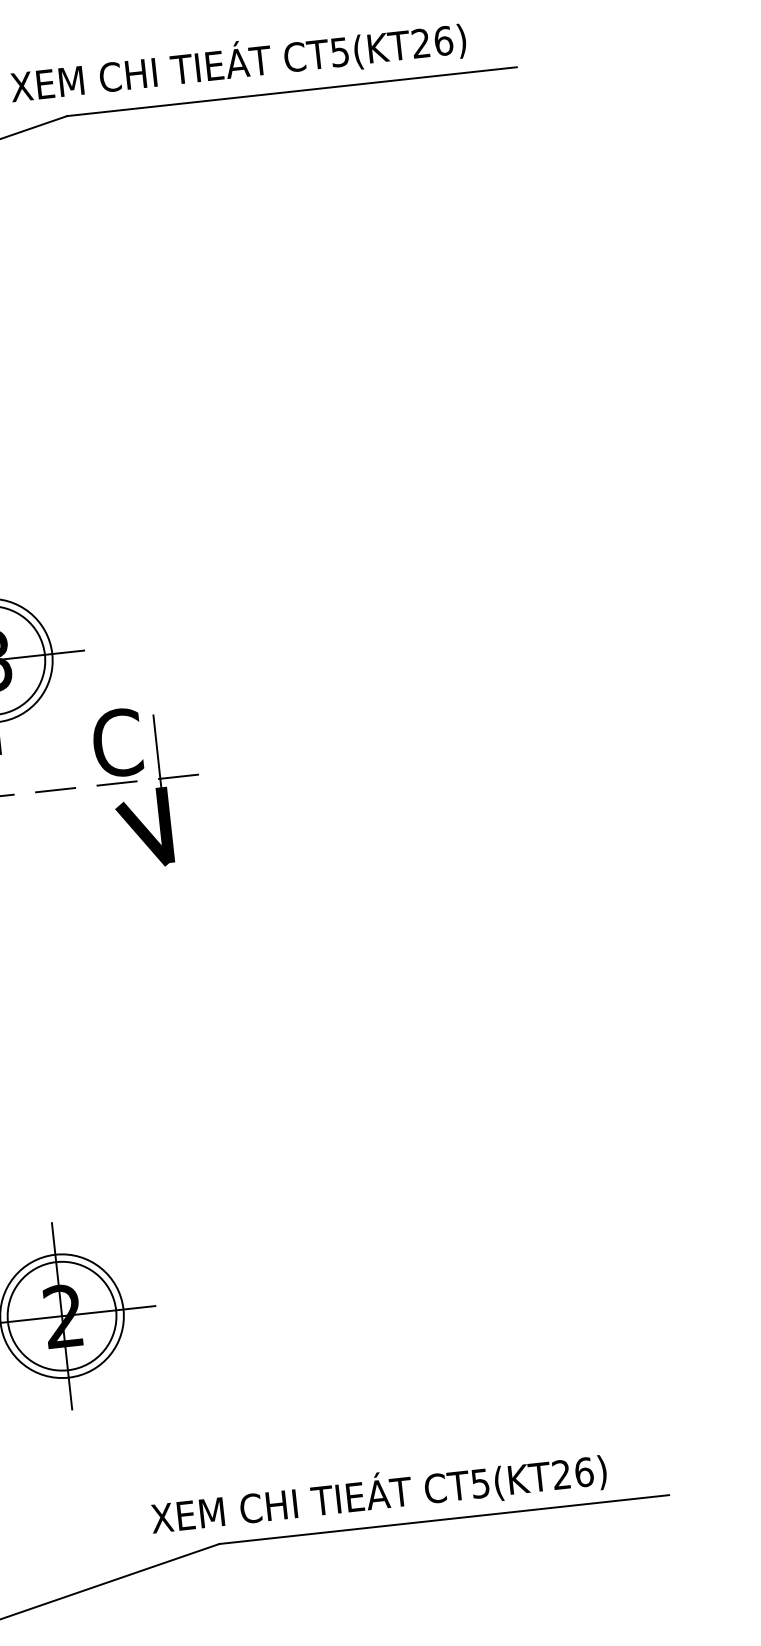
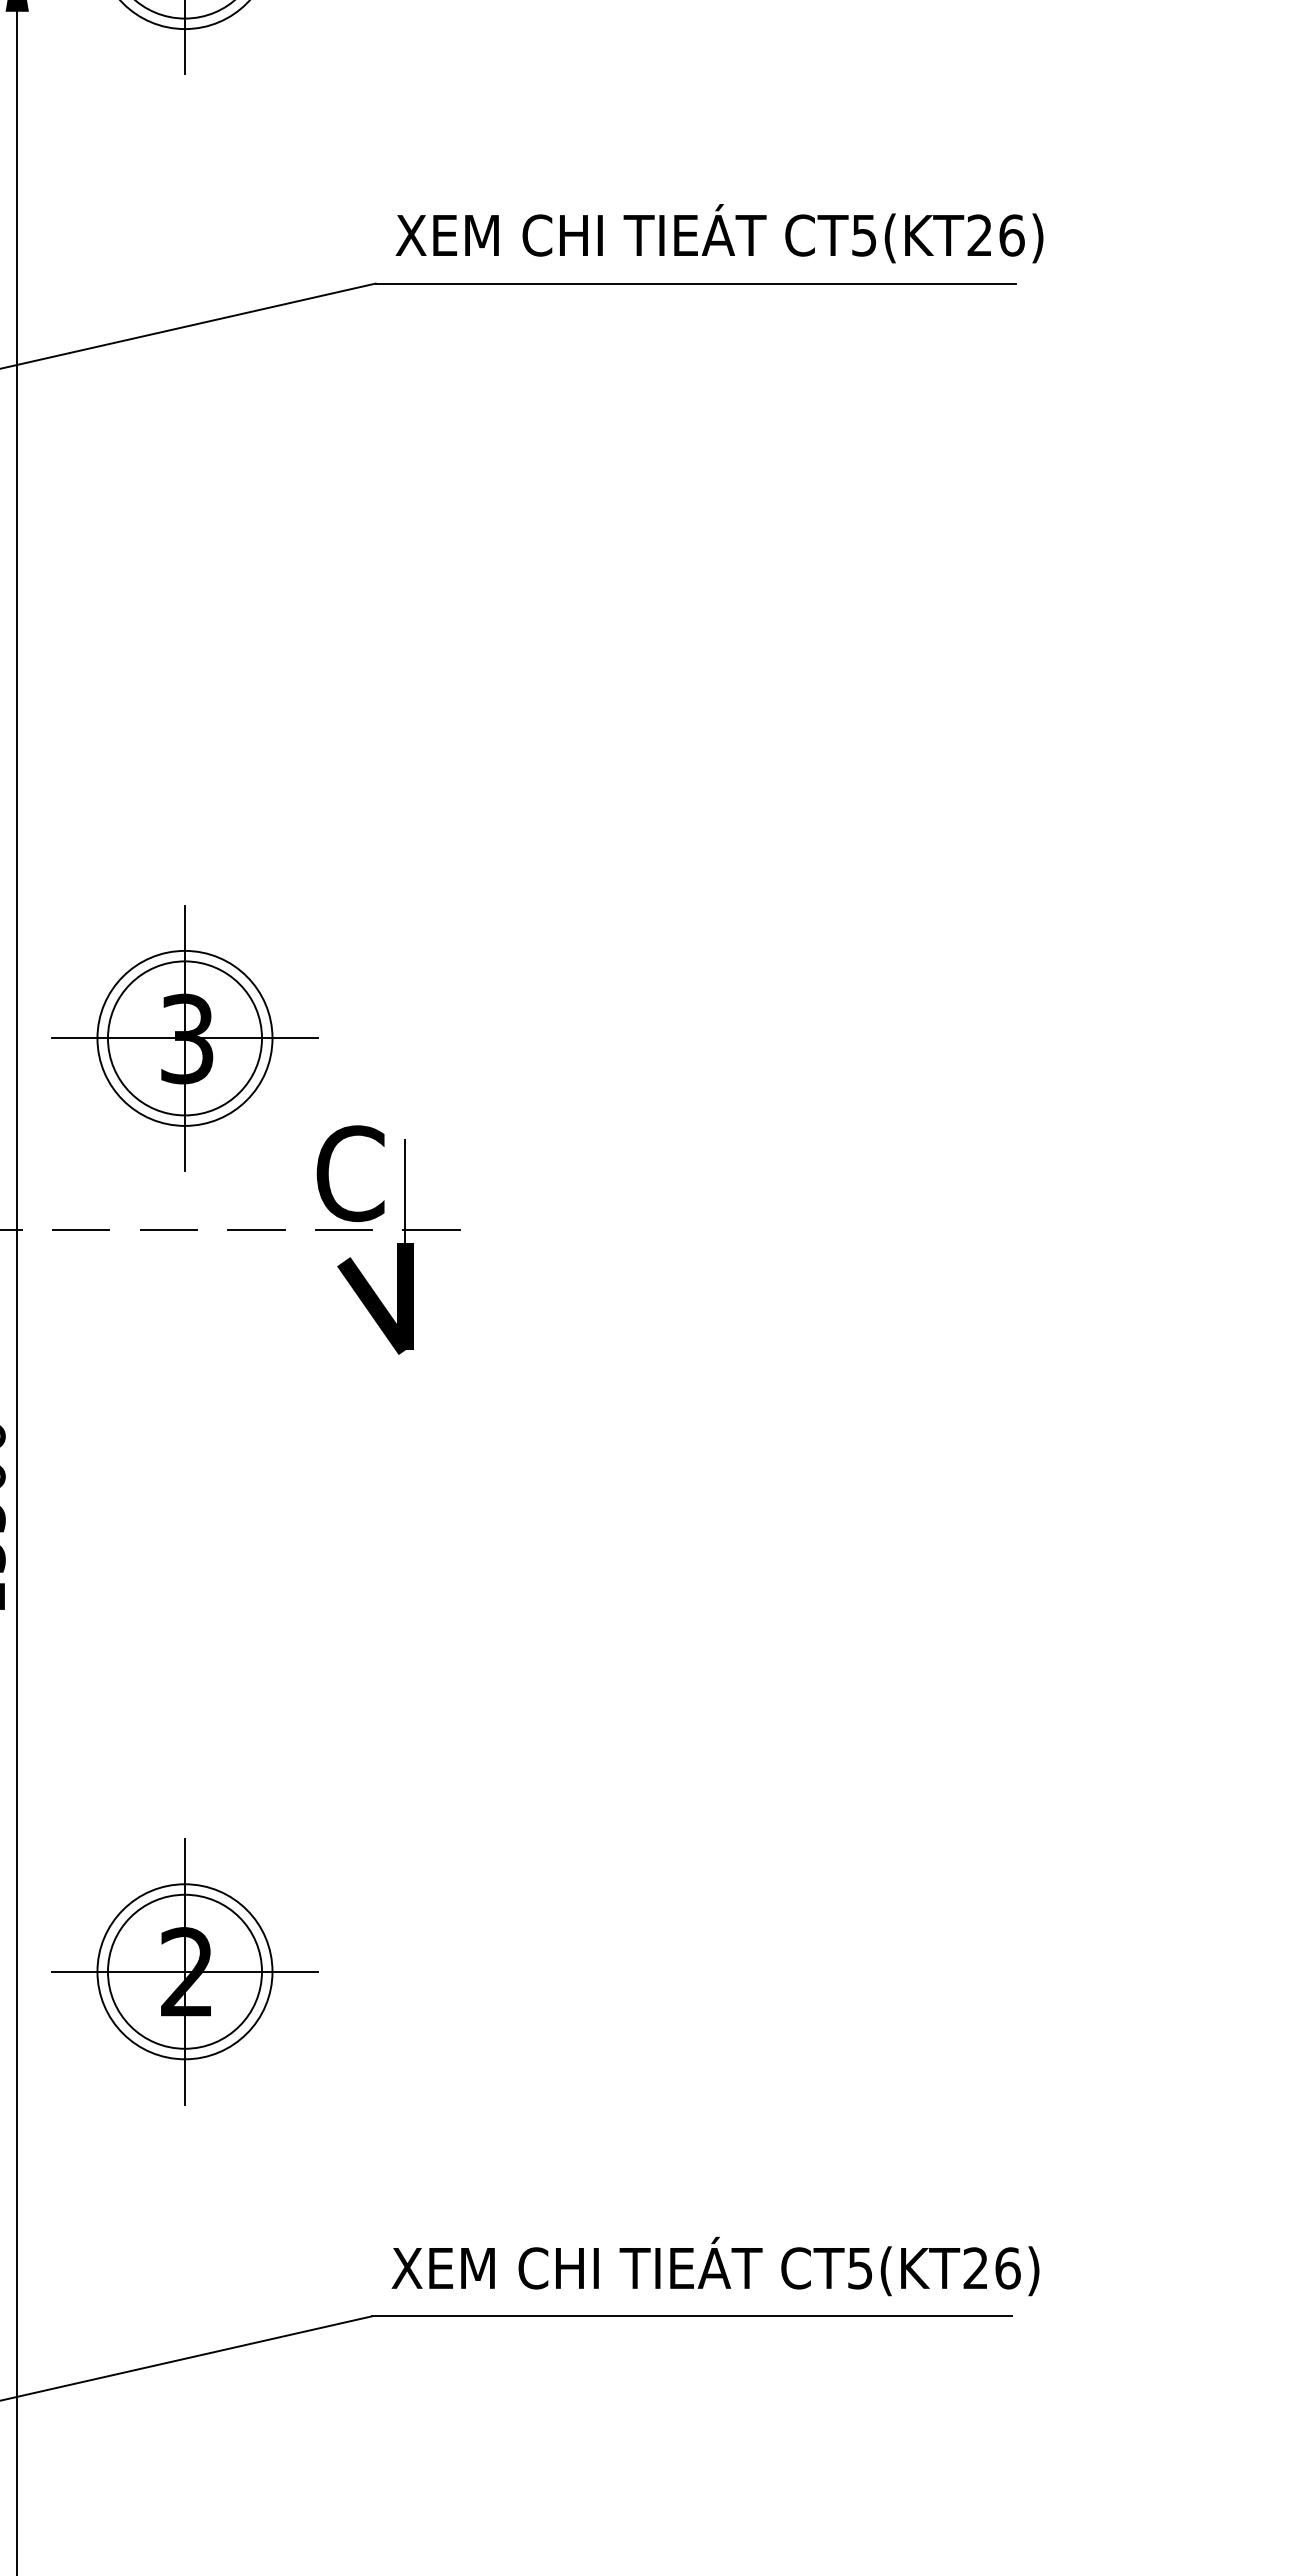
text: (238, 61) -> (719, 233), moved
text: (378, 1493) -> (715, 2266), moved

